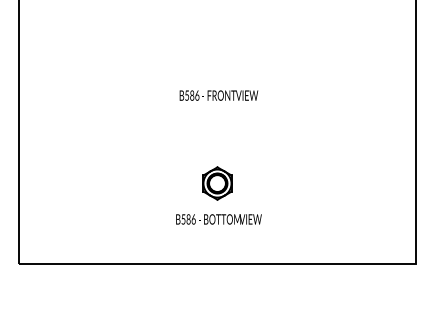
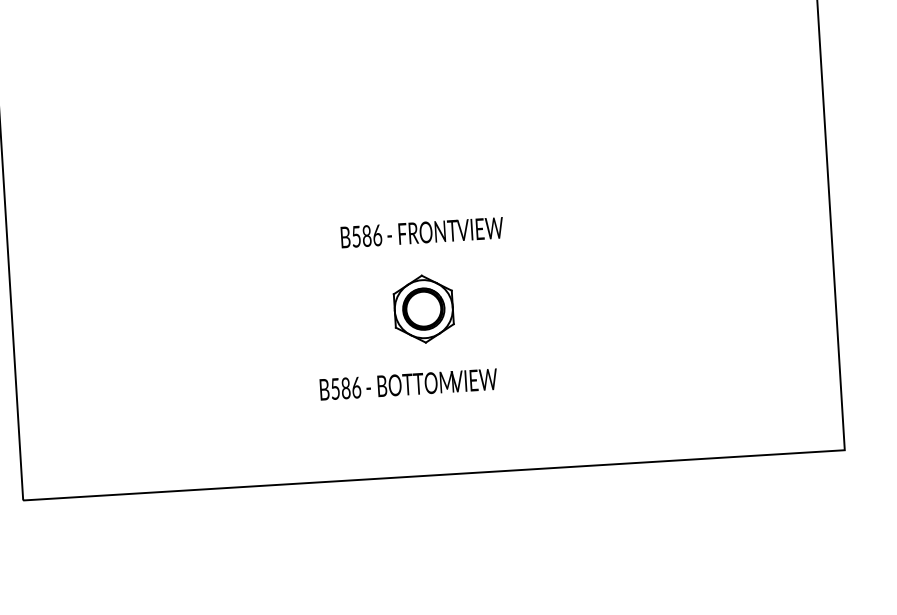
text: (218, 95) -> (421, 232), moved
text: (218, 219) -> (407, 384), moved

